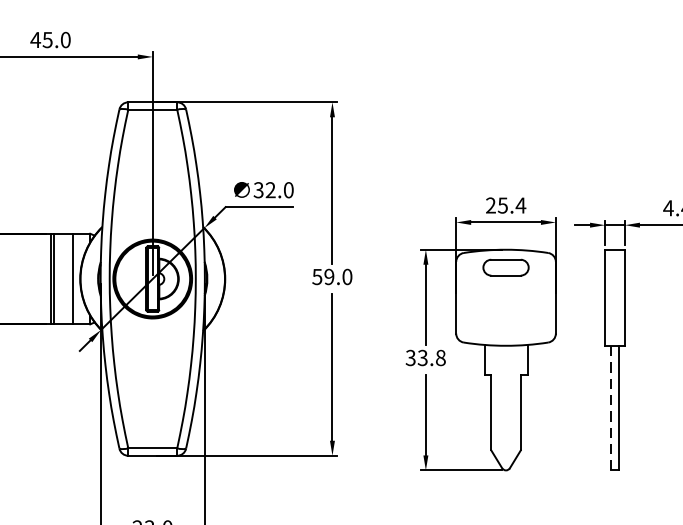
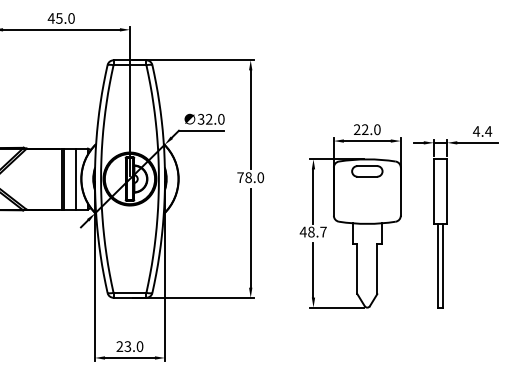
text: (510, 205) -> (370, 129), 25.4 -> 22.0
text: (323, 276) -> (244, 177), 59.0 -> 78.0
text: (424, 357) -> (312, 231), 33.8 -> 48.7
line: (610, 407) -> (437, 265), dashed -> solid

